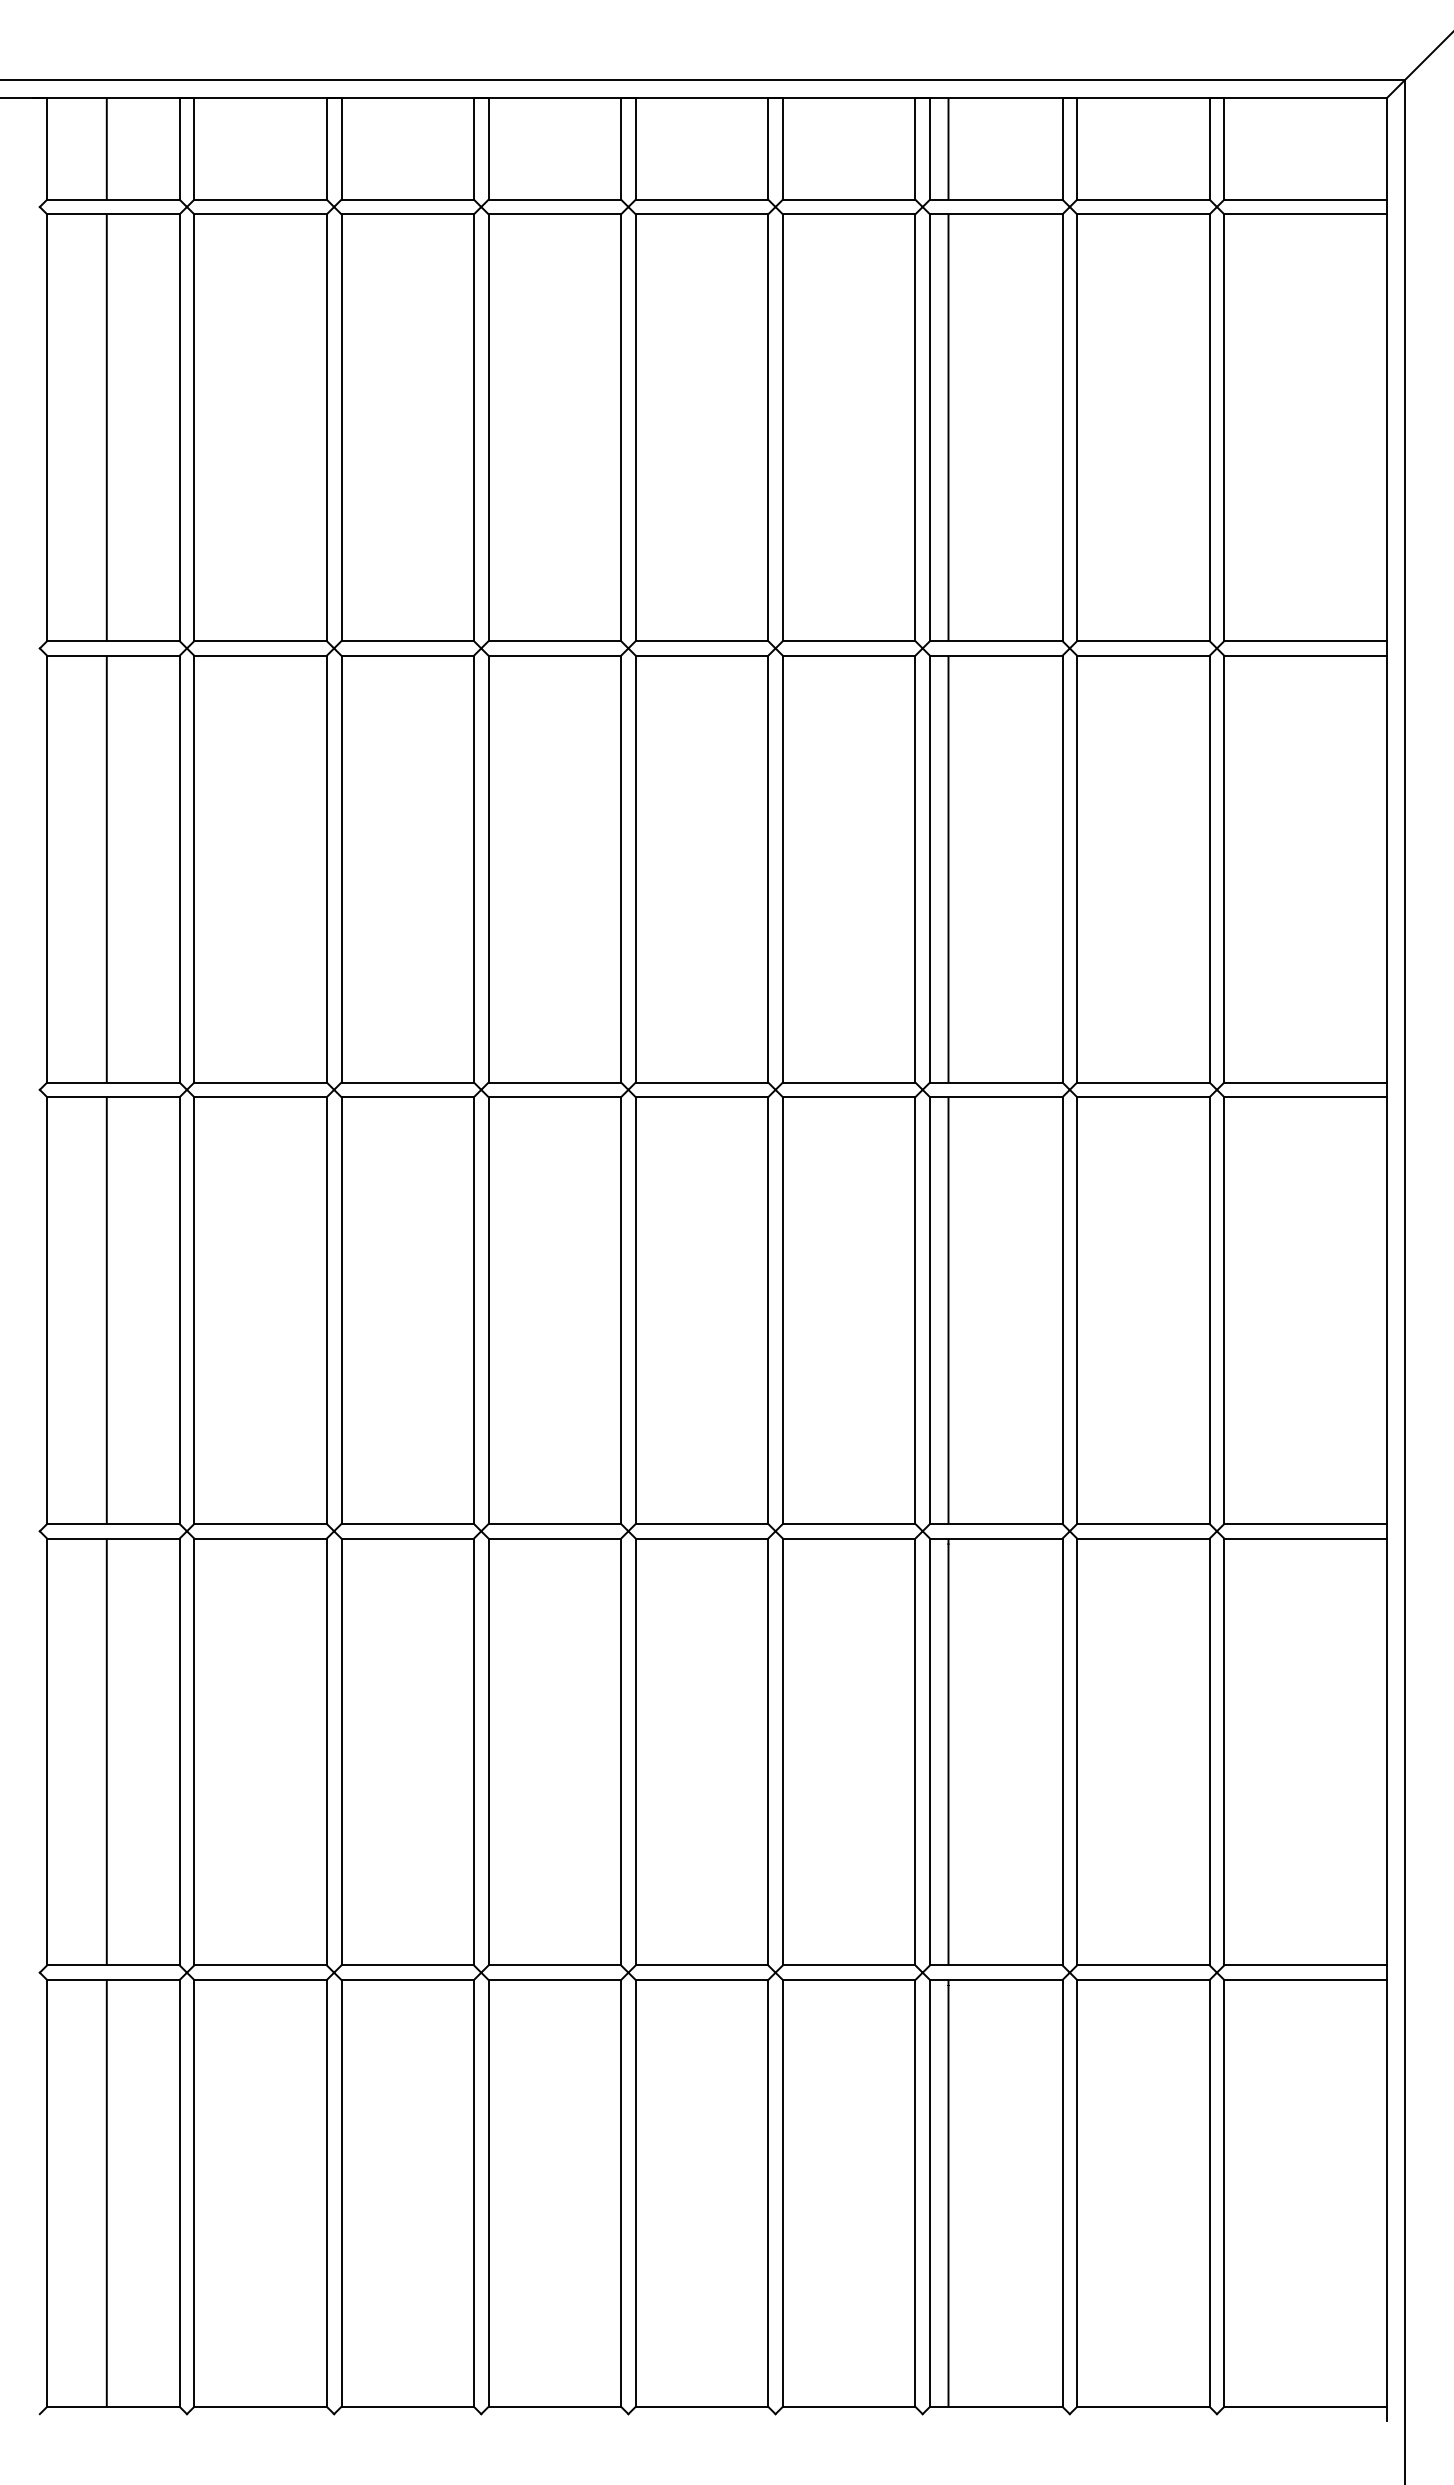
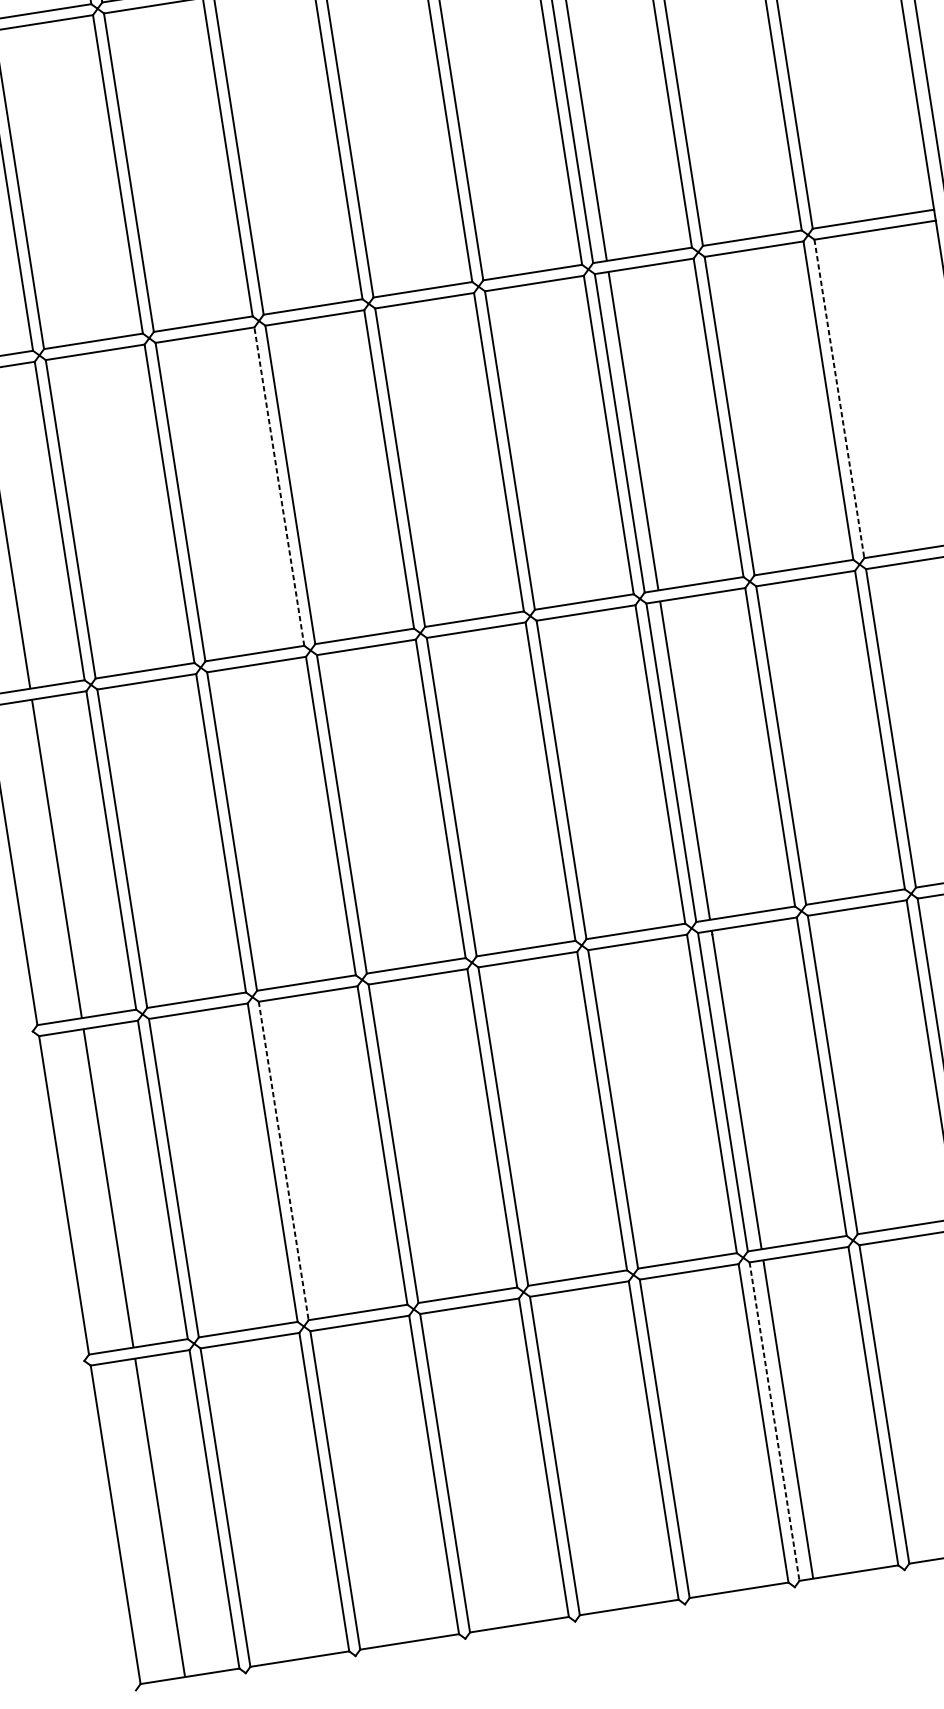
line: (473, 868) -> (278, 486), solid -> dashed
line: (1224, 869) -> (839, 399), solid -> dashed
line: (341, 1752) -> (283, 1161), solid -> dashed
line: (930, 2193) -> (774, 1421), solid -> dashed

